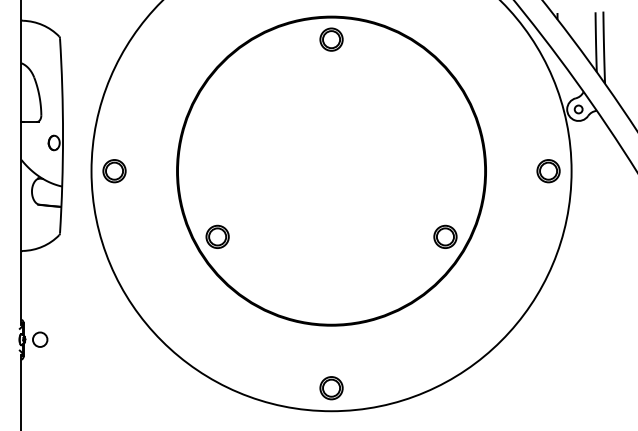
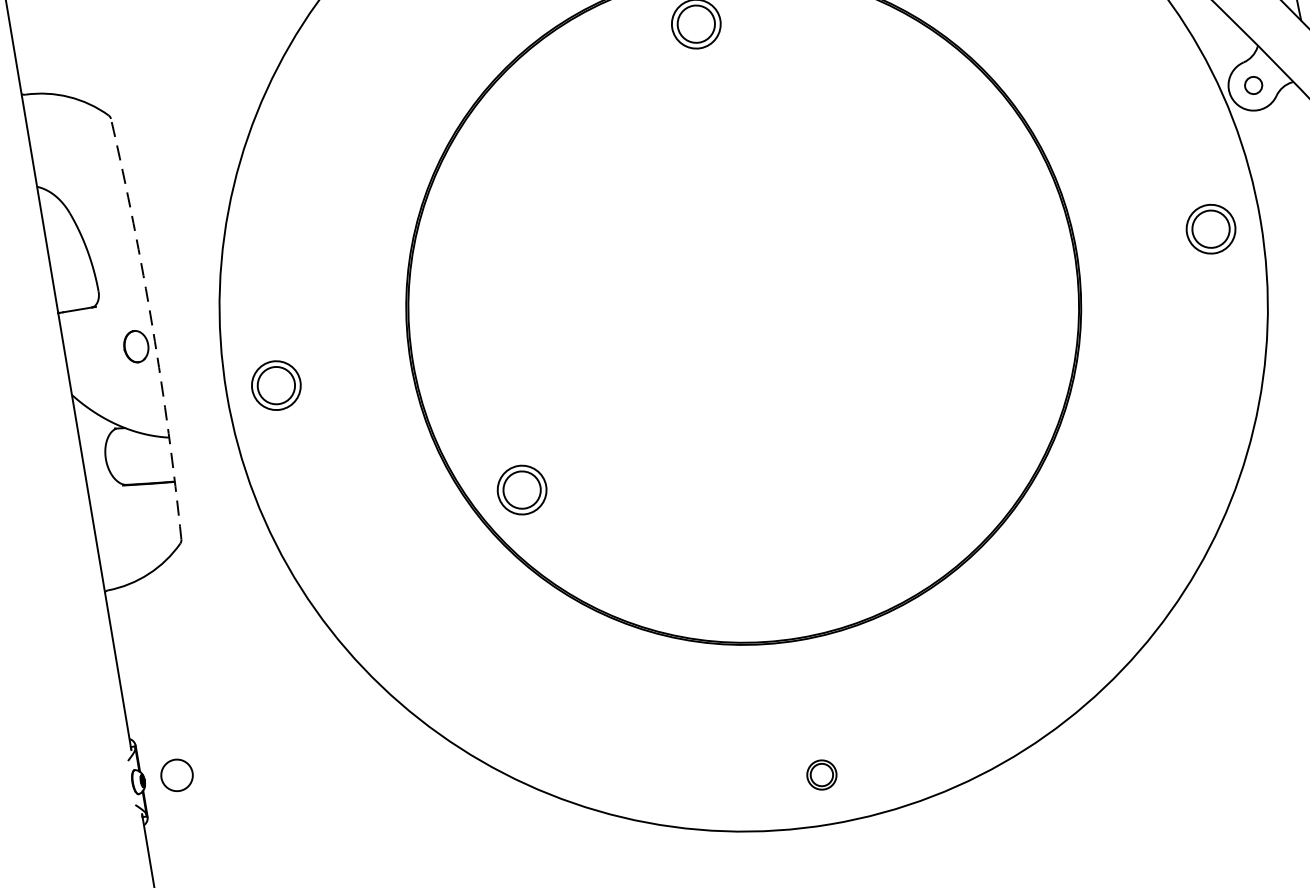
arc: (63, 135) -> (153, 327), solid -> dashed
part: (445, 236) -> (1012, 407), removed
part: (331, 388) -> (821, 775), size x0.6

